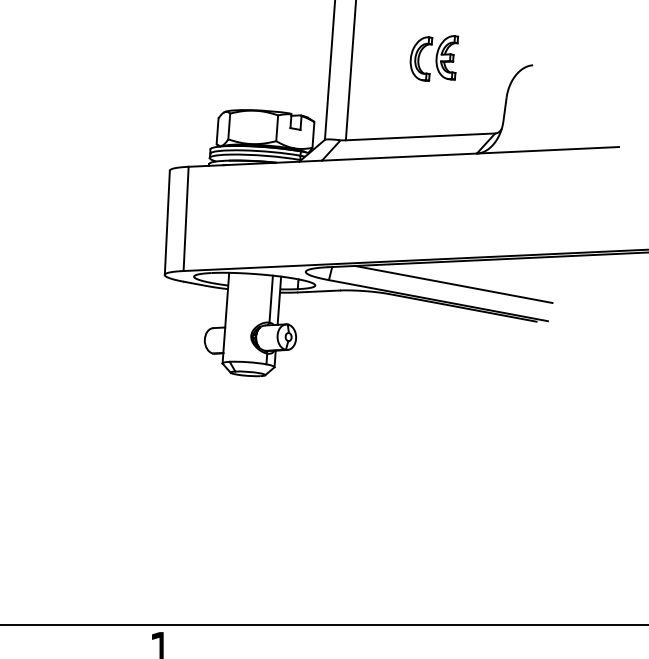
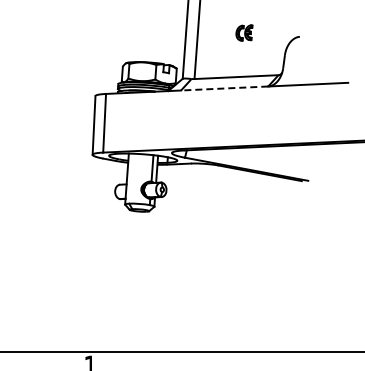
part: (434, 57) -> (244, 32), size x0.6
line: (399, 157) -> (224, 88), solid -> dashed
line: (452, 283) -> (254, 159), removed

